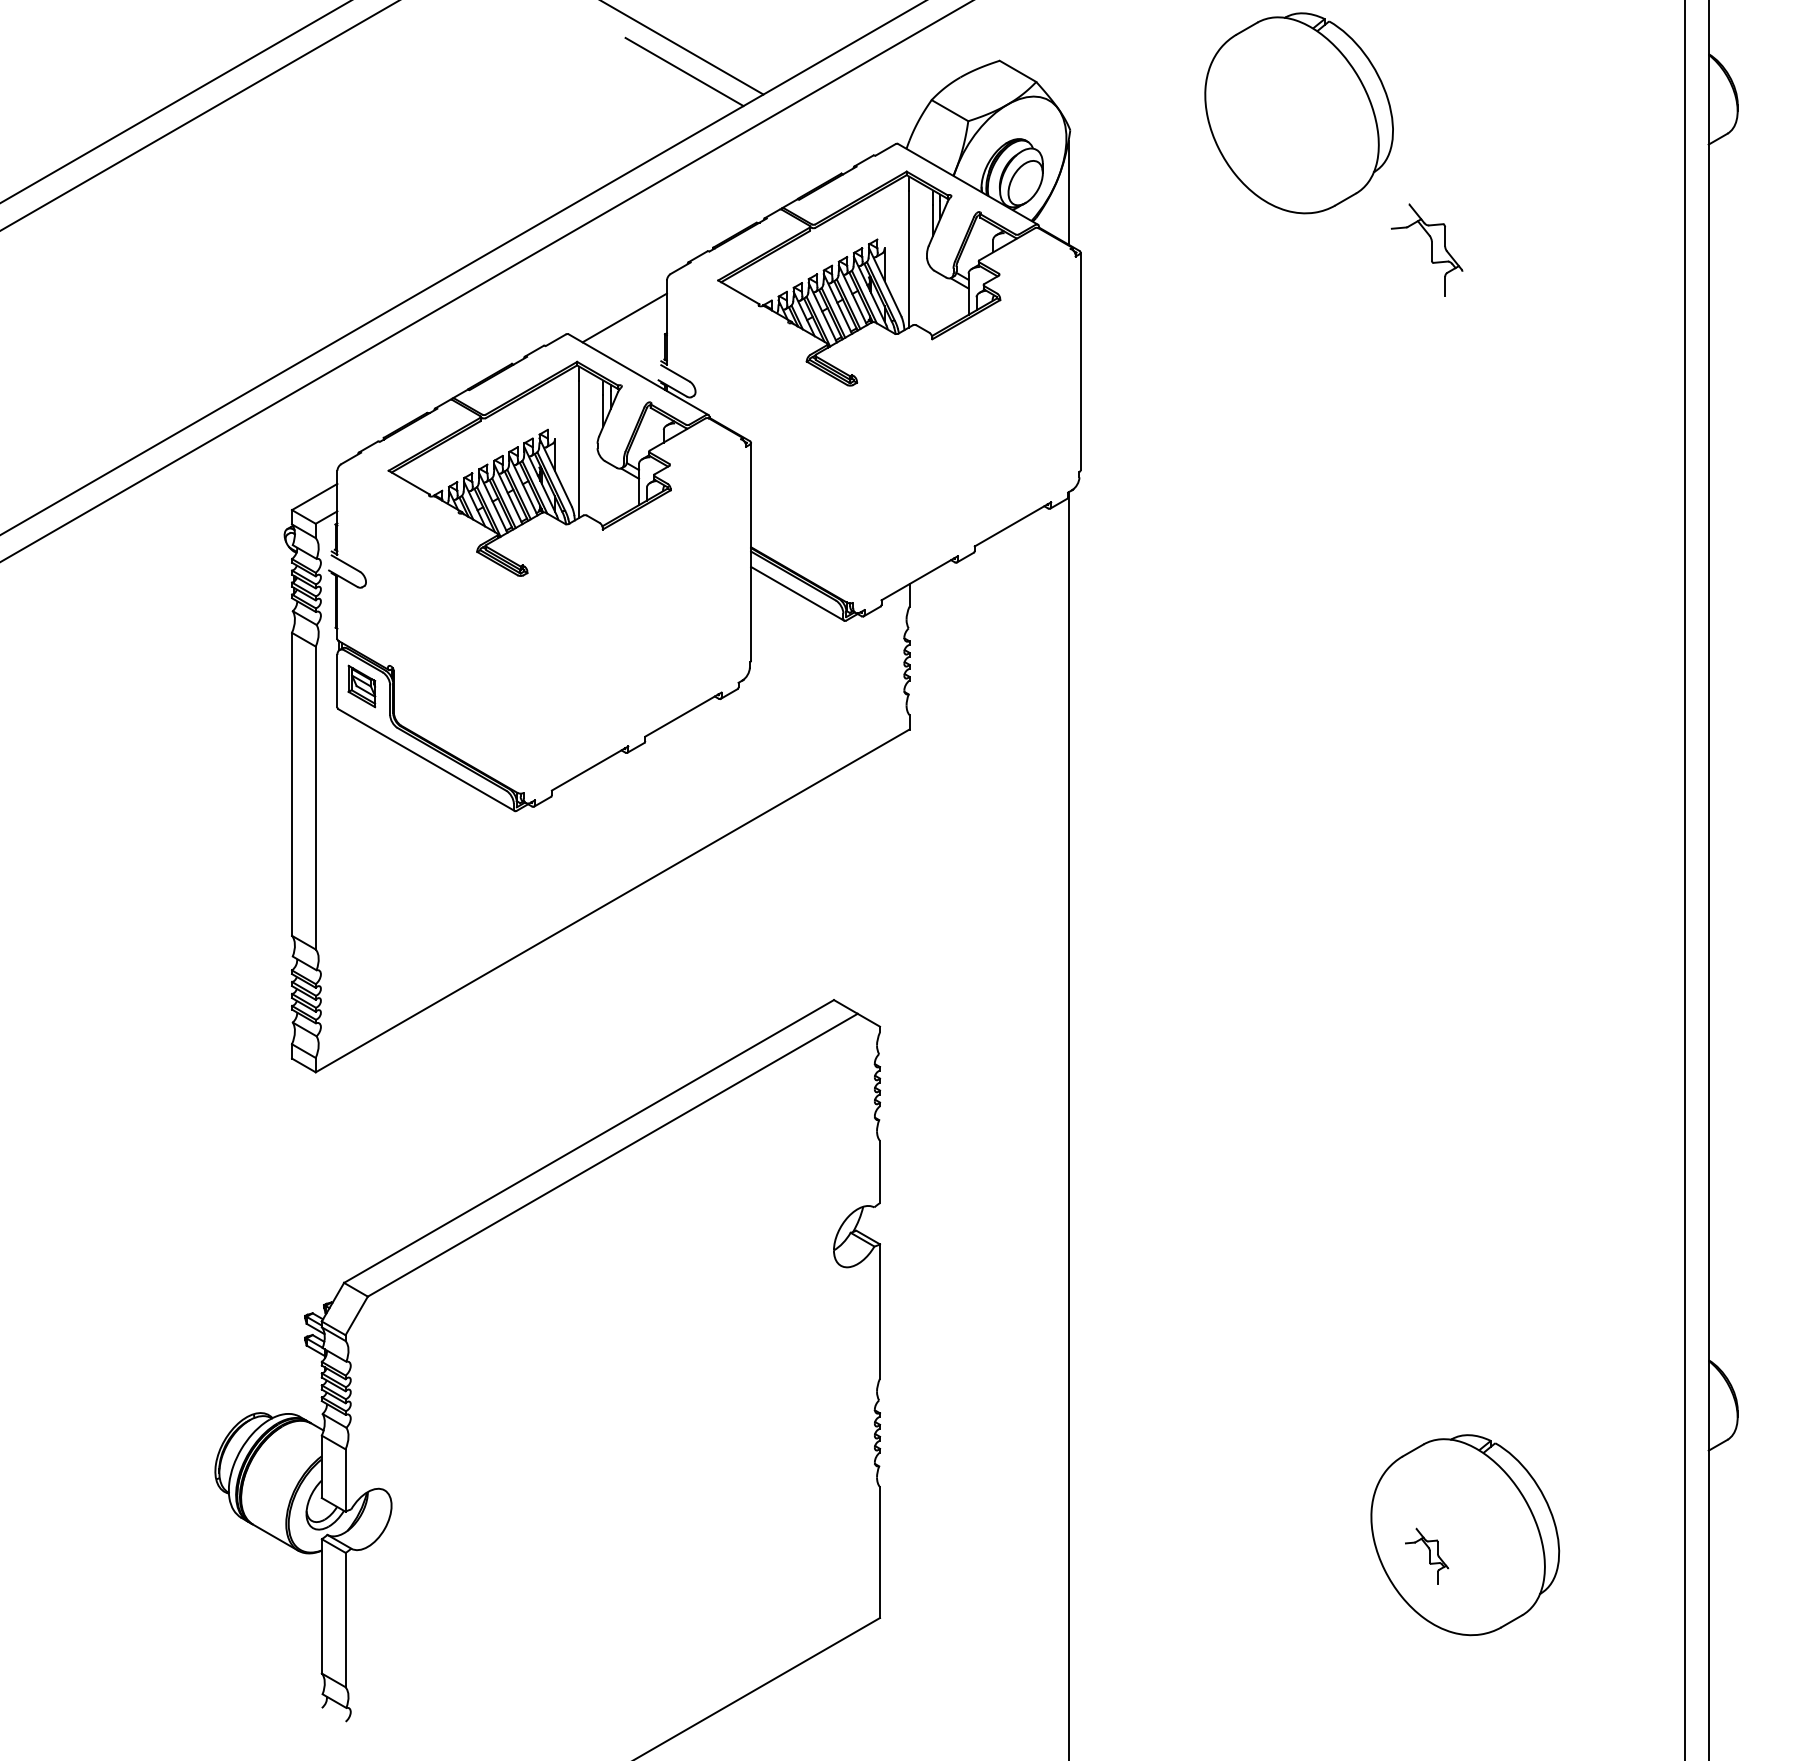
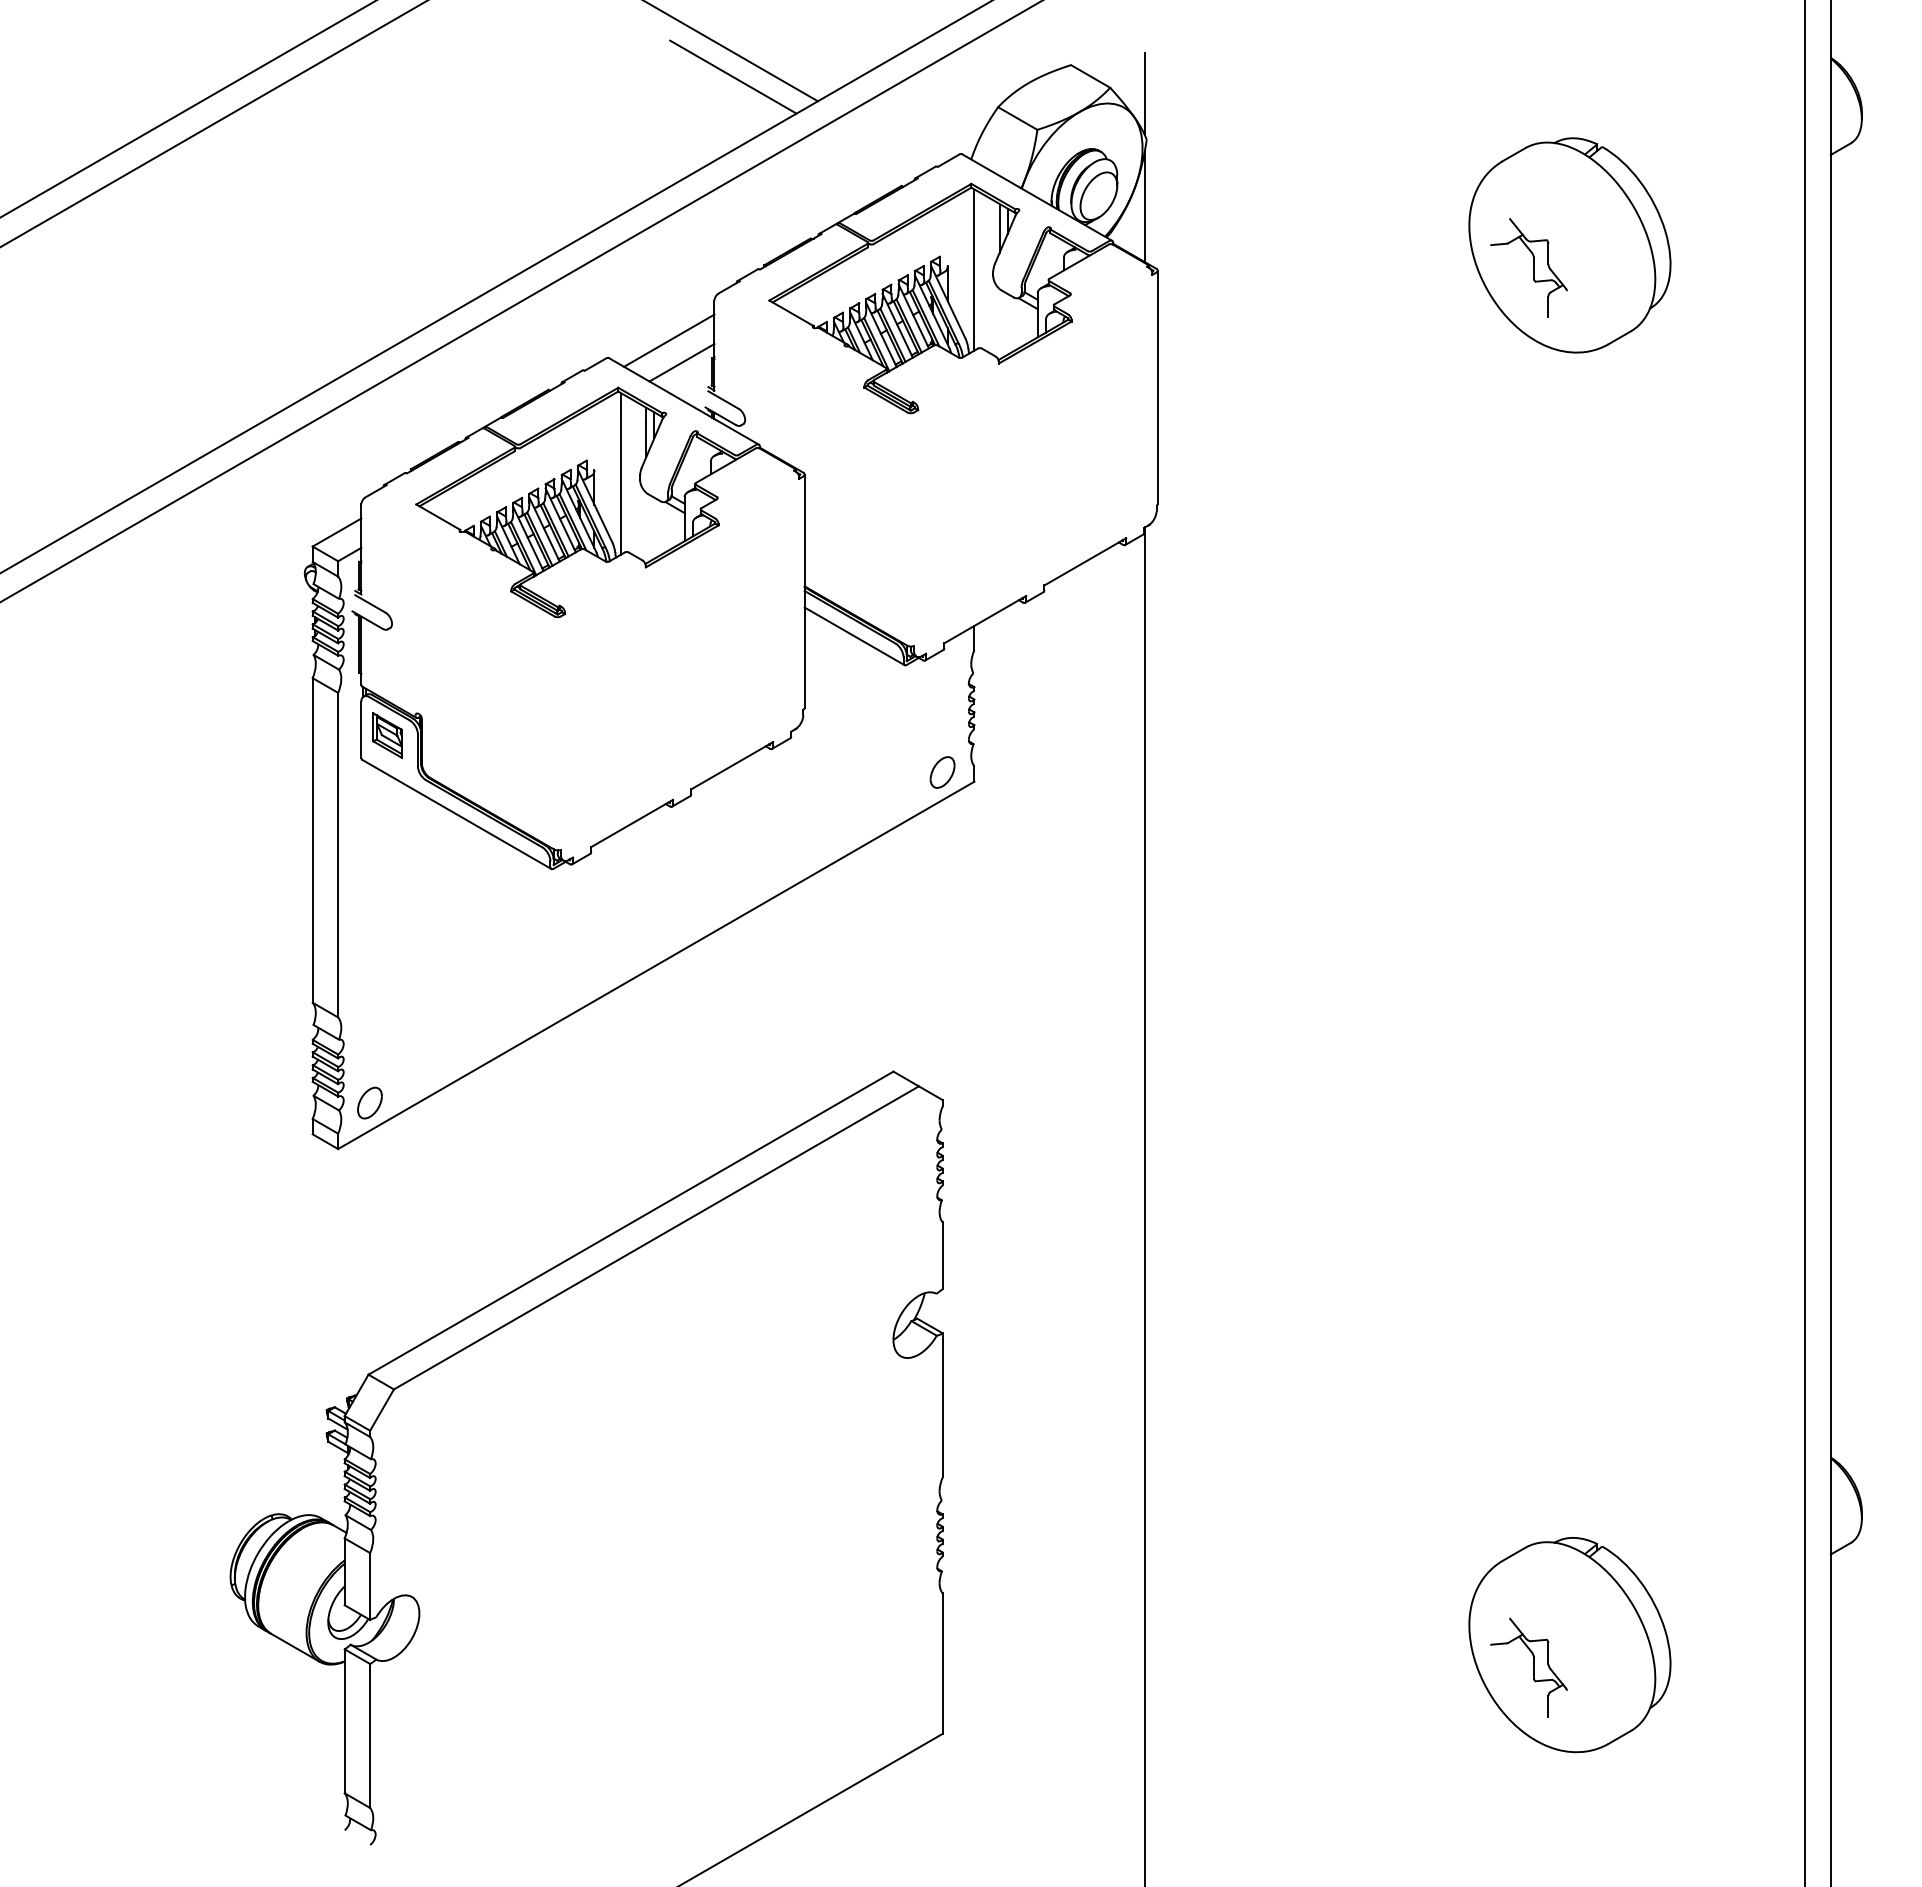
line: (1068, 88) -> (1144, 94), added
part: (1298, 113) -> (1569, 245), moved
line: (636, 338) -> (681, 362), added
part: (879, 720) -> (942, 772), added
part: (345, 1028) -> (369, 1102), added
part: (1426, 1556) -> (1528, 1667), size x1.67

